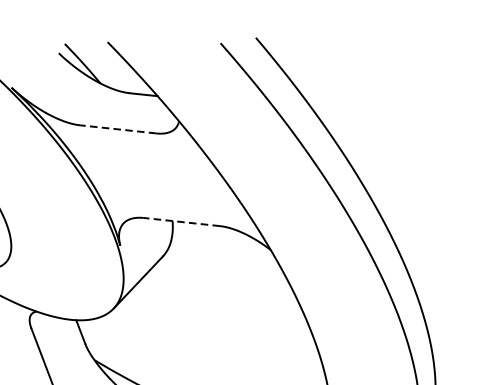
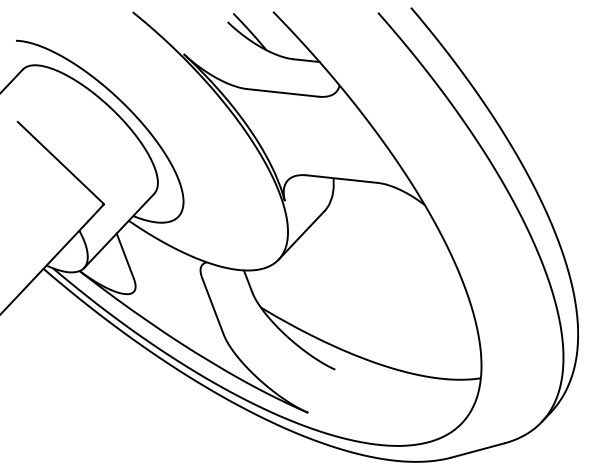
line: (117, 128) -> (282, 92), dashed -> solid
line: (182, 222) -> (342, 179), dashed -> solid

